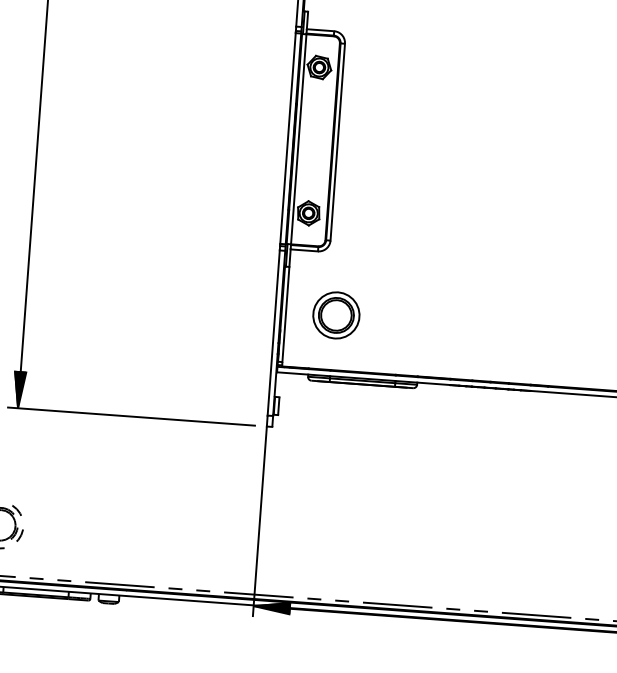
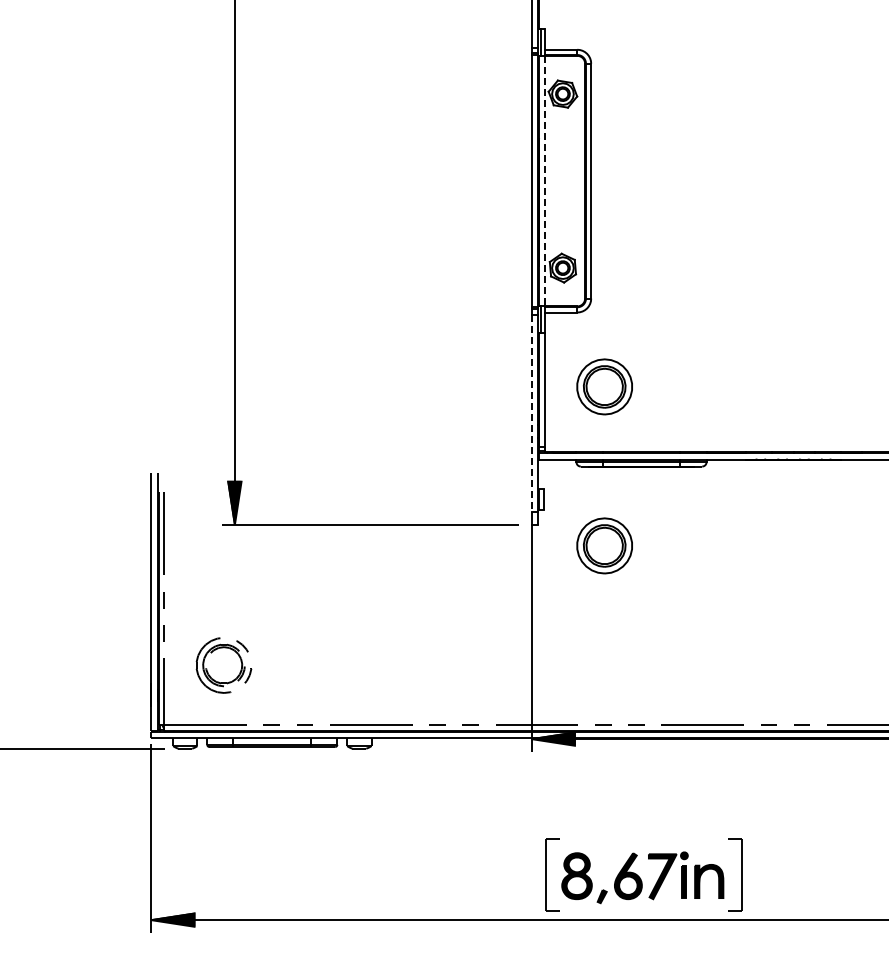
line: (298, 139) -> (544, 181), solid -> dashed
line: (273, 333) -> (531, 413), solid -> dashed
part: (326, 448) -> (604, 545), added

